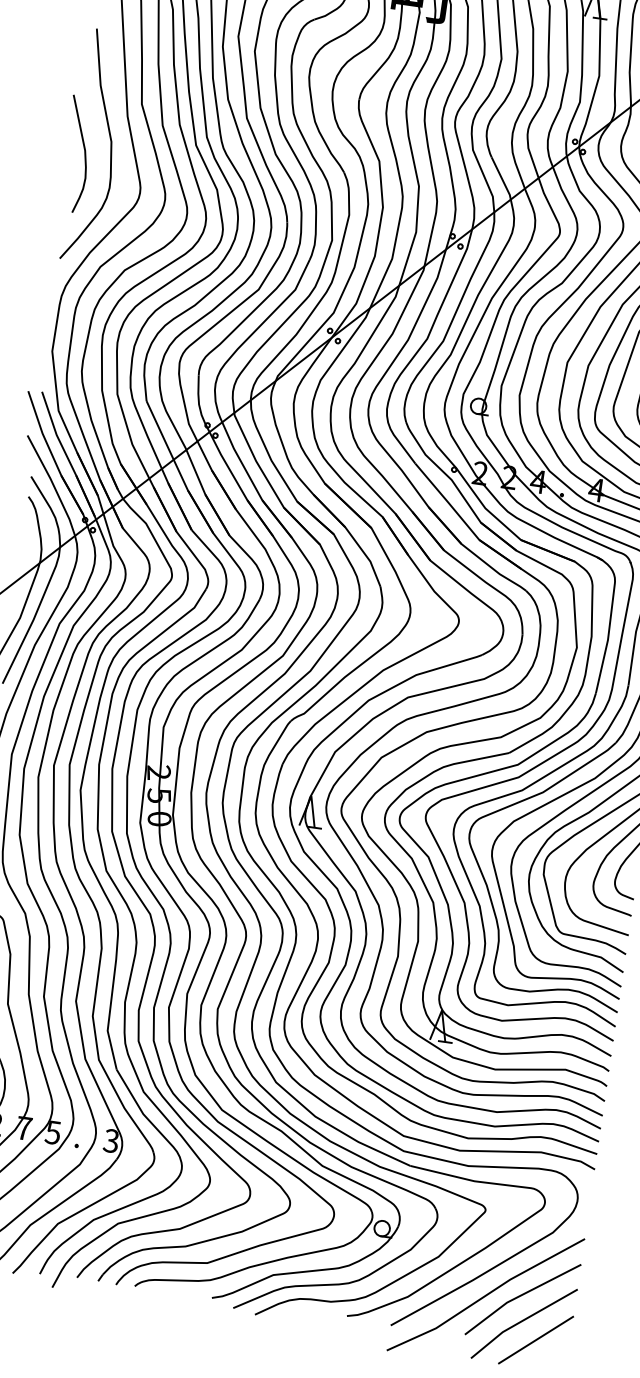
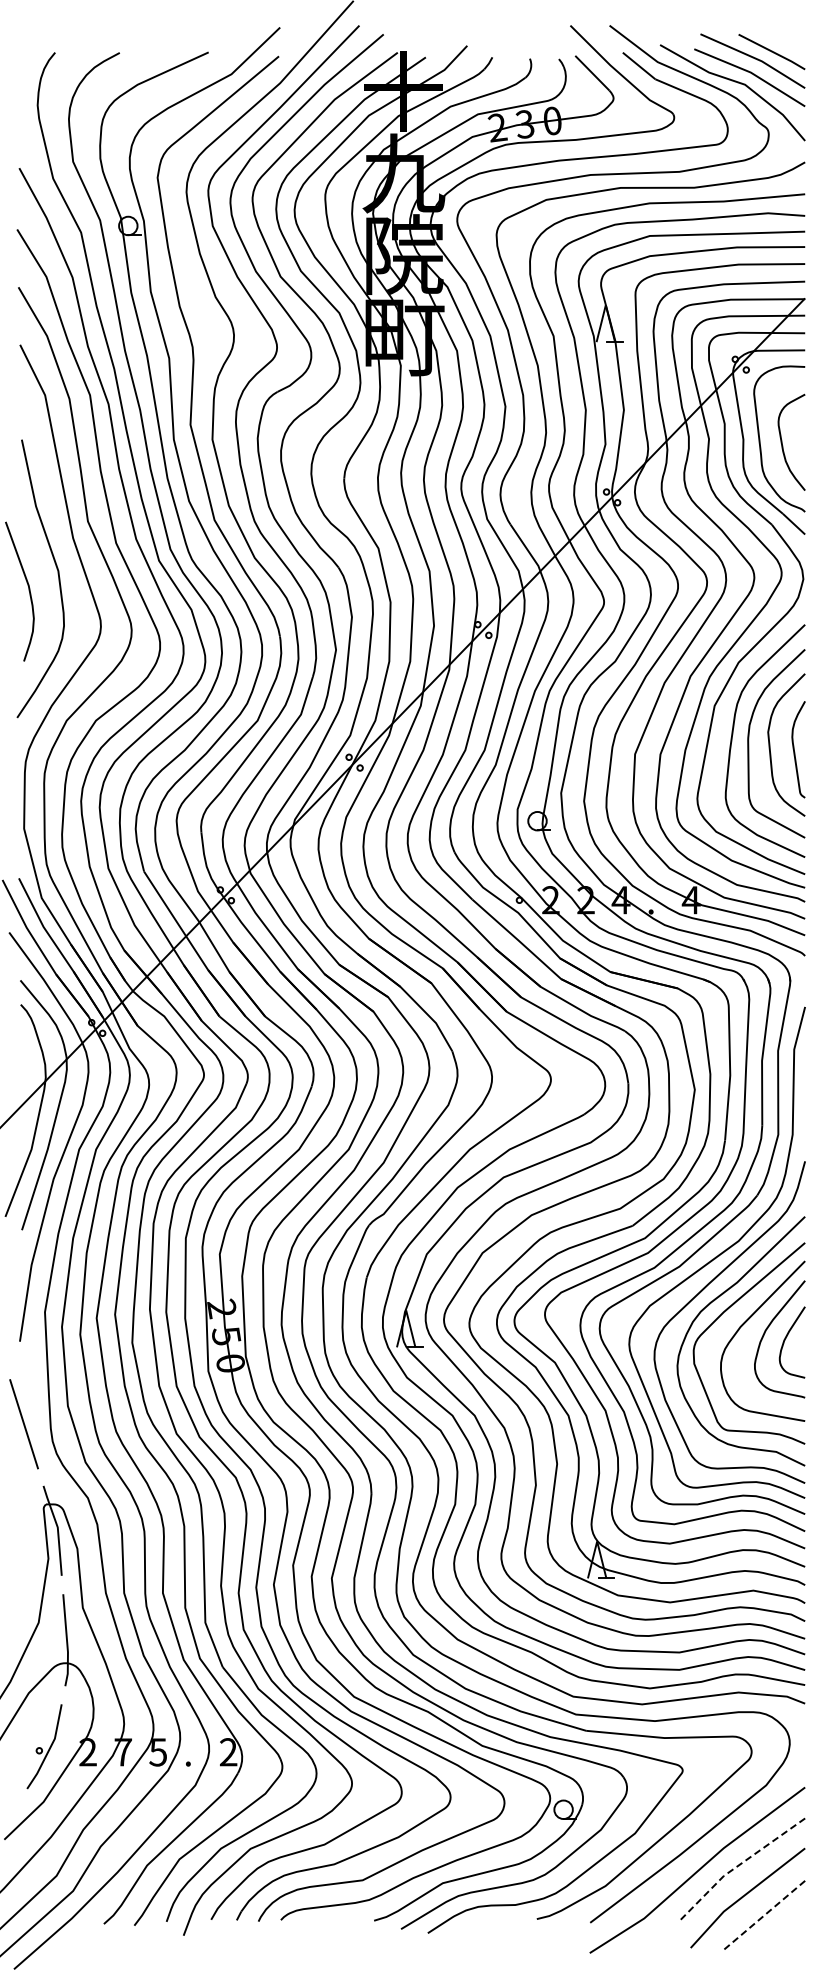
text: (111, 1141) -> (228, 1752), 3 -> 2
line: (519, 1296) -> (737, 1866), solid -> dashed
line: (536, 1340) -> (764, 1915), solid -> dashed

